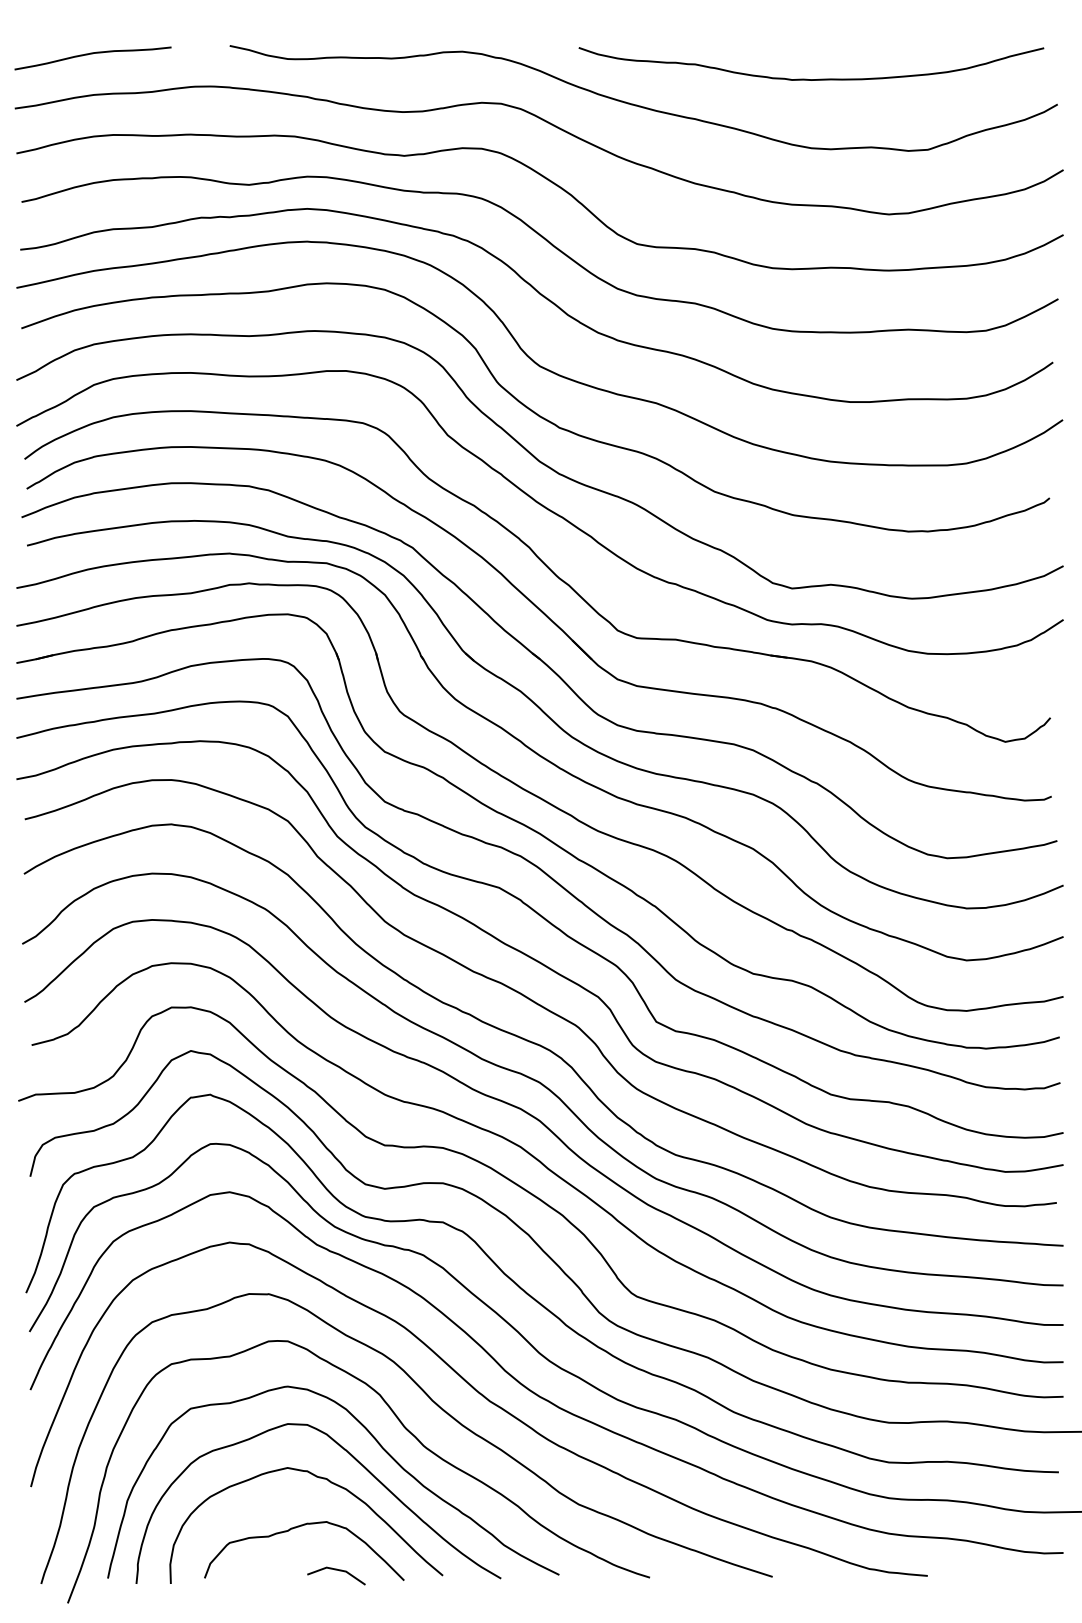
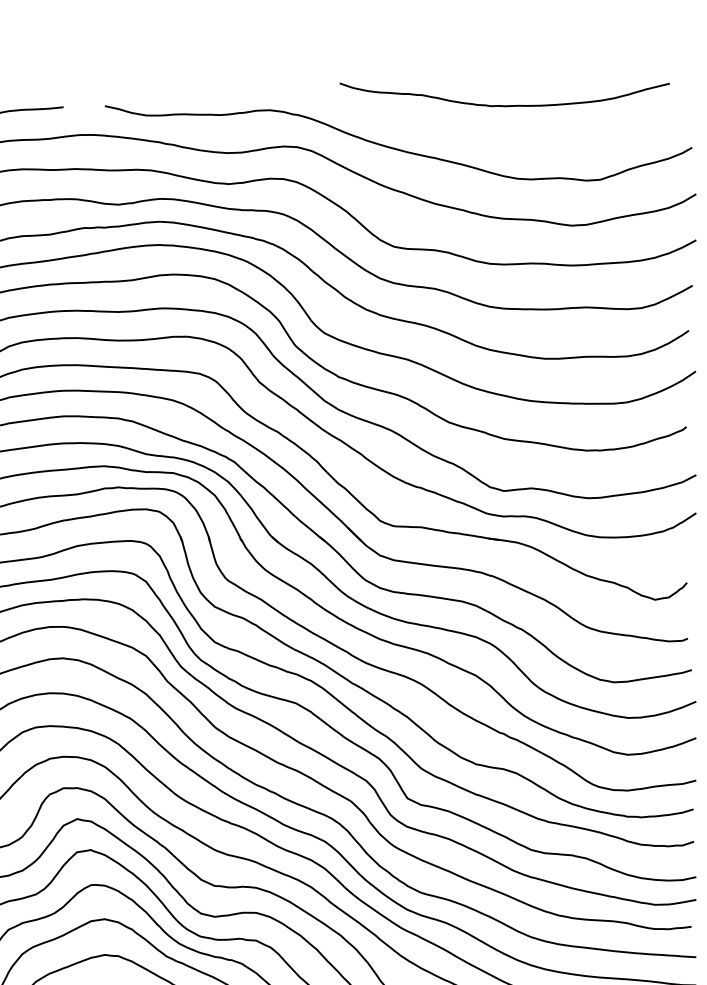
curve: (806, 78) -> (501, 105), moved

